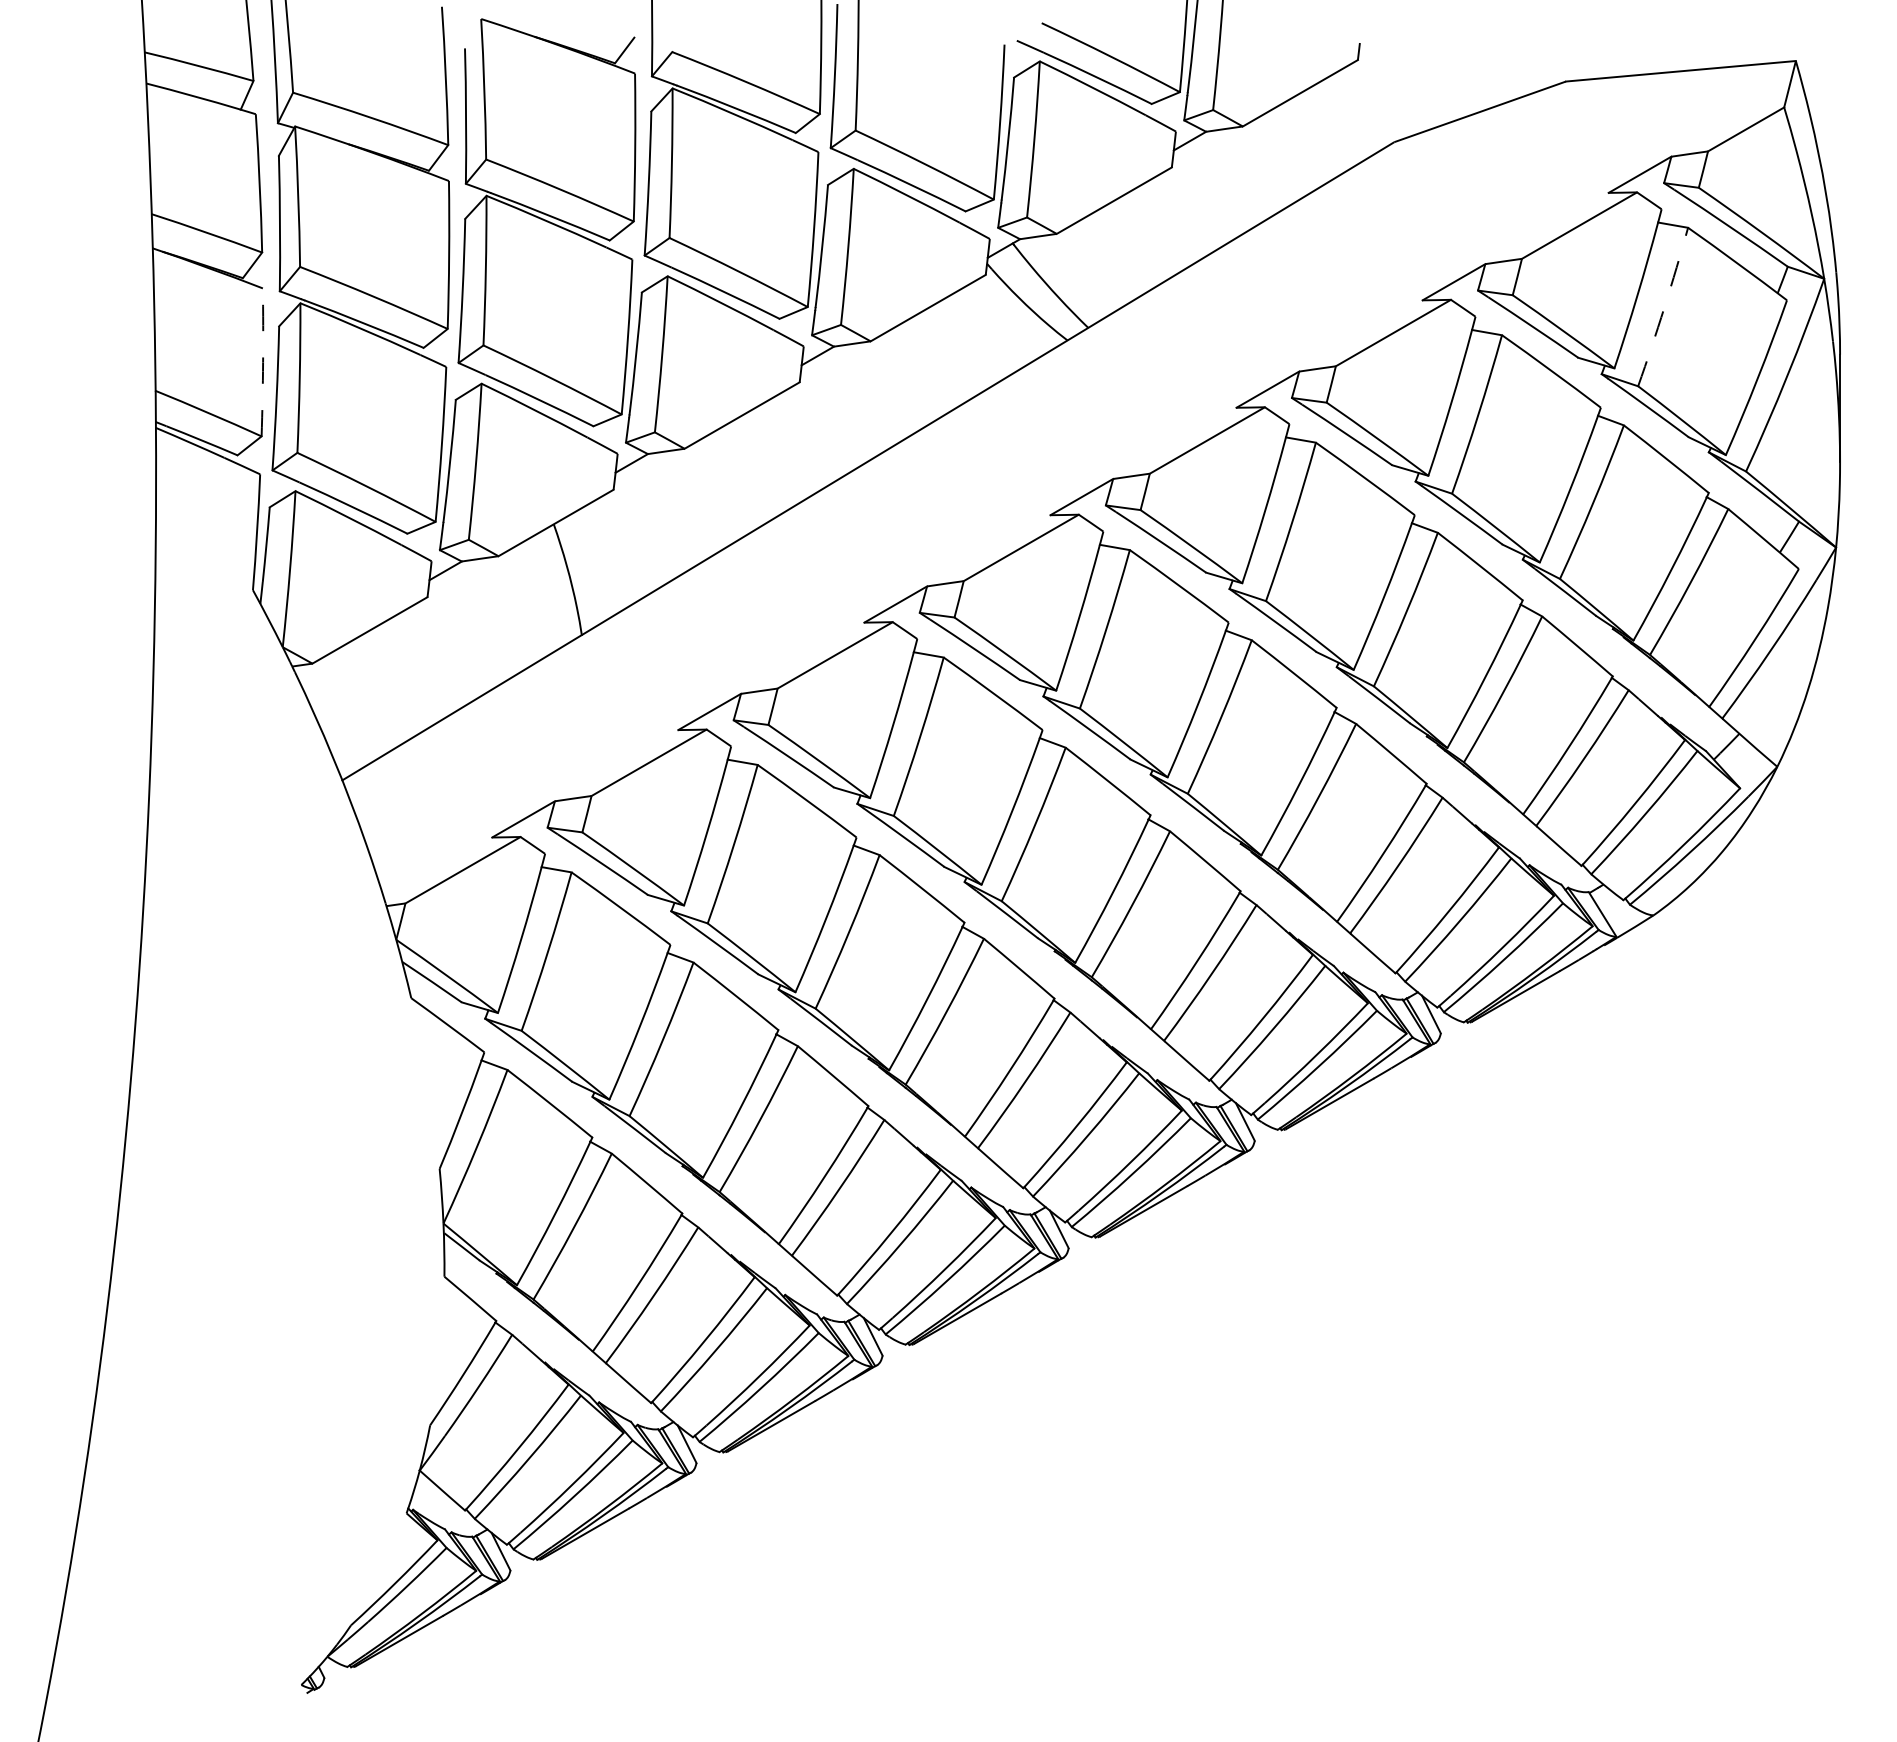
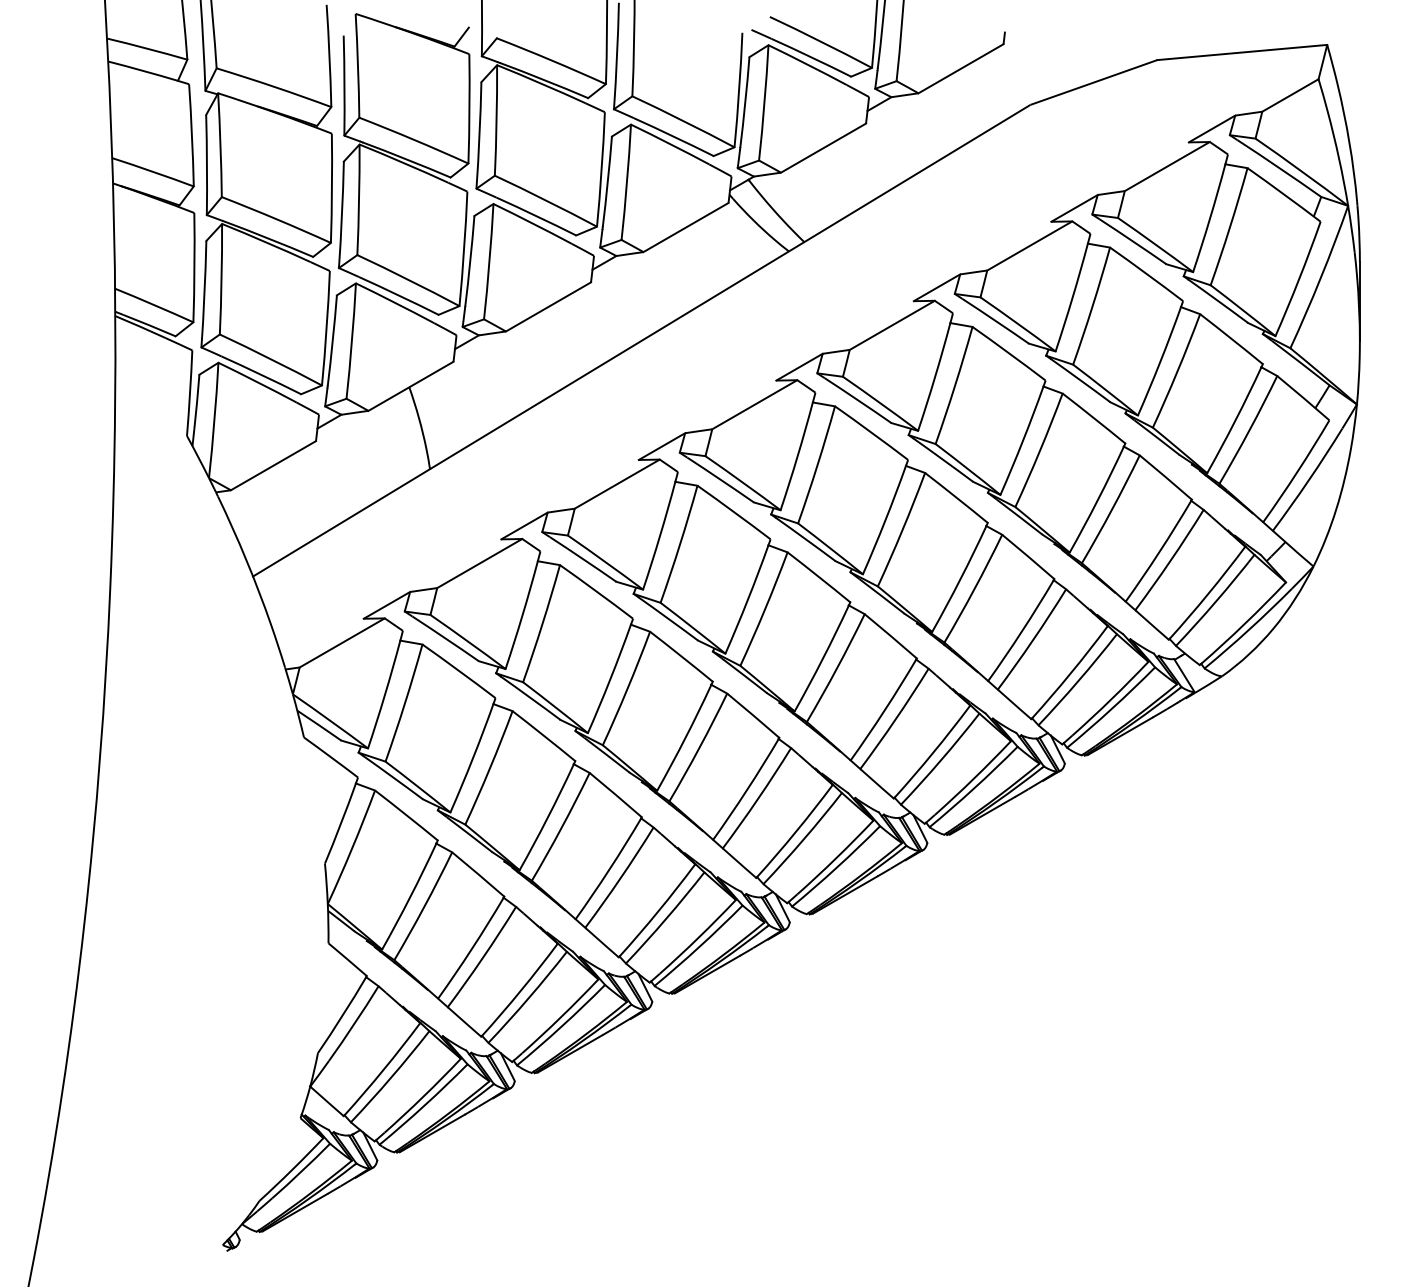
arc: (1664, 307) -> (1230, 227), dashed -> solid
arc: (263, 362) -> (194, 267), dashed -> solid

